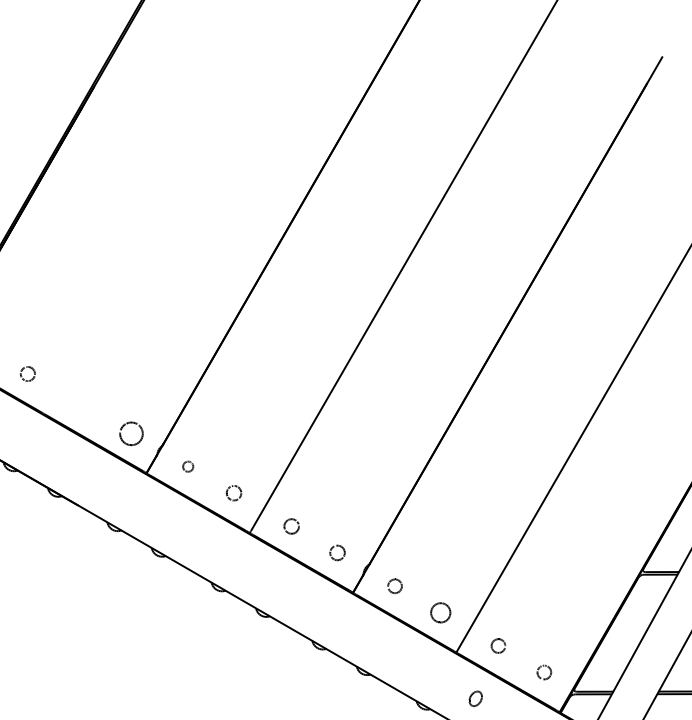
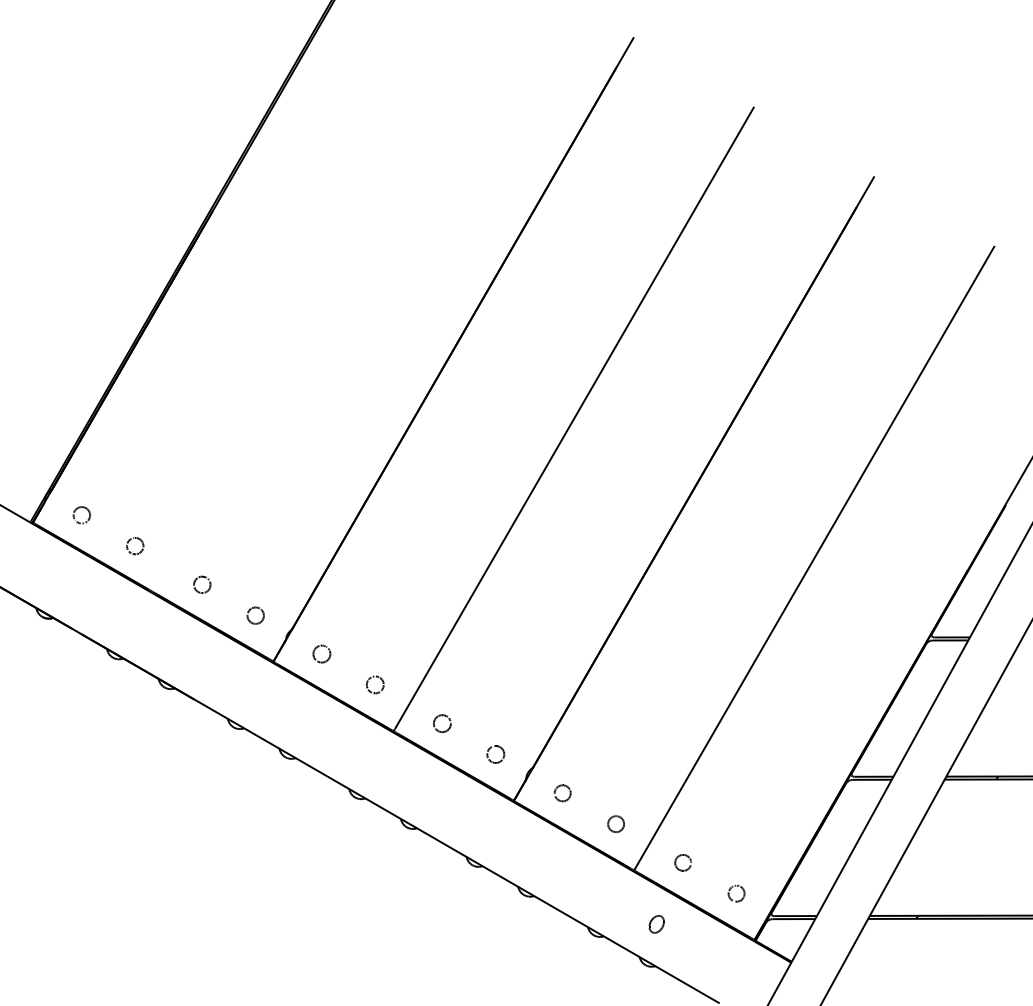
part: (83, 401) -> (199, 578), added
part: (131, 433) -> (255, 615), size x0.62
part: (187, 466) -> (321, 653), size x1.43
part: (441, 612) -> (616, 823), size x0.71

